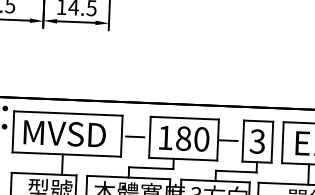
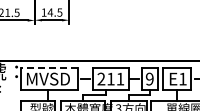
line: (67, 113) -> (49, 68), solid -> dashed
text: (182, 137) -> (110, 78), 180 -> 211
text: (257, 142) -> (149, 79), 3 -> 9

